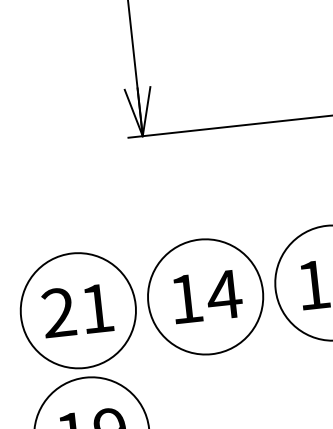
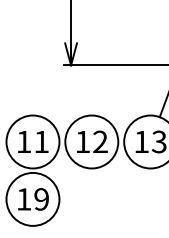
text: (224, 293) -> (100, 141), 14 -> 12
text: (57, 311) -> (23, 141), 21 -> 11

